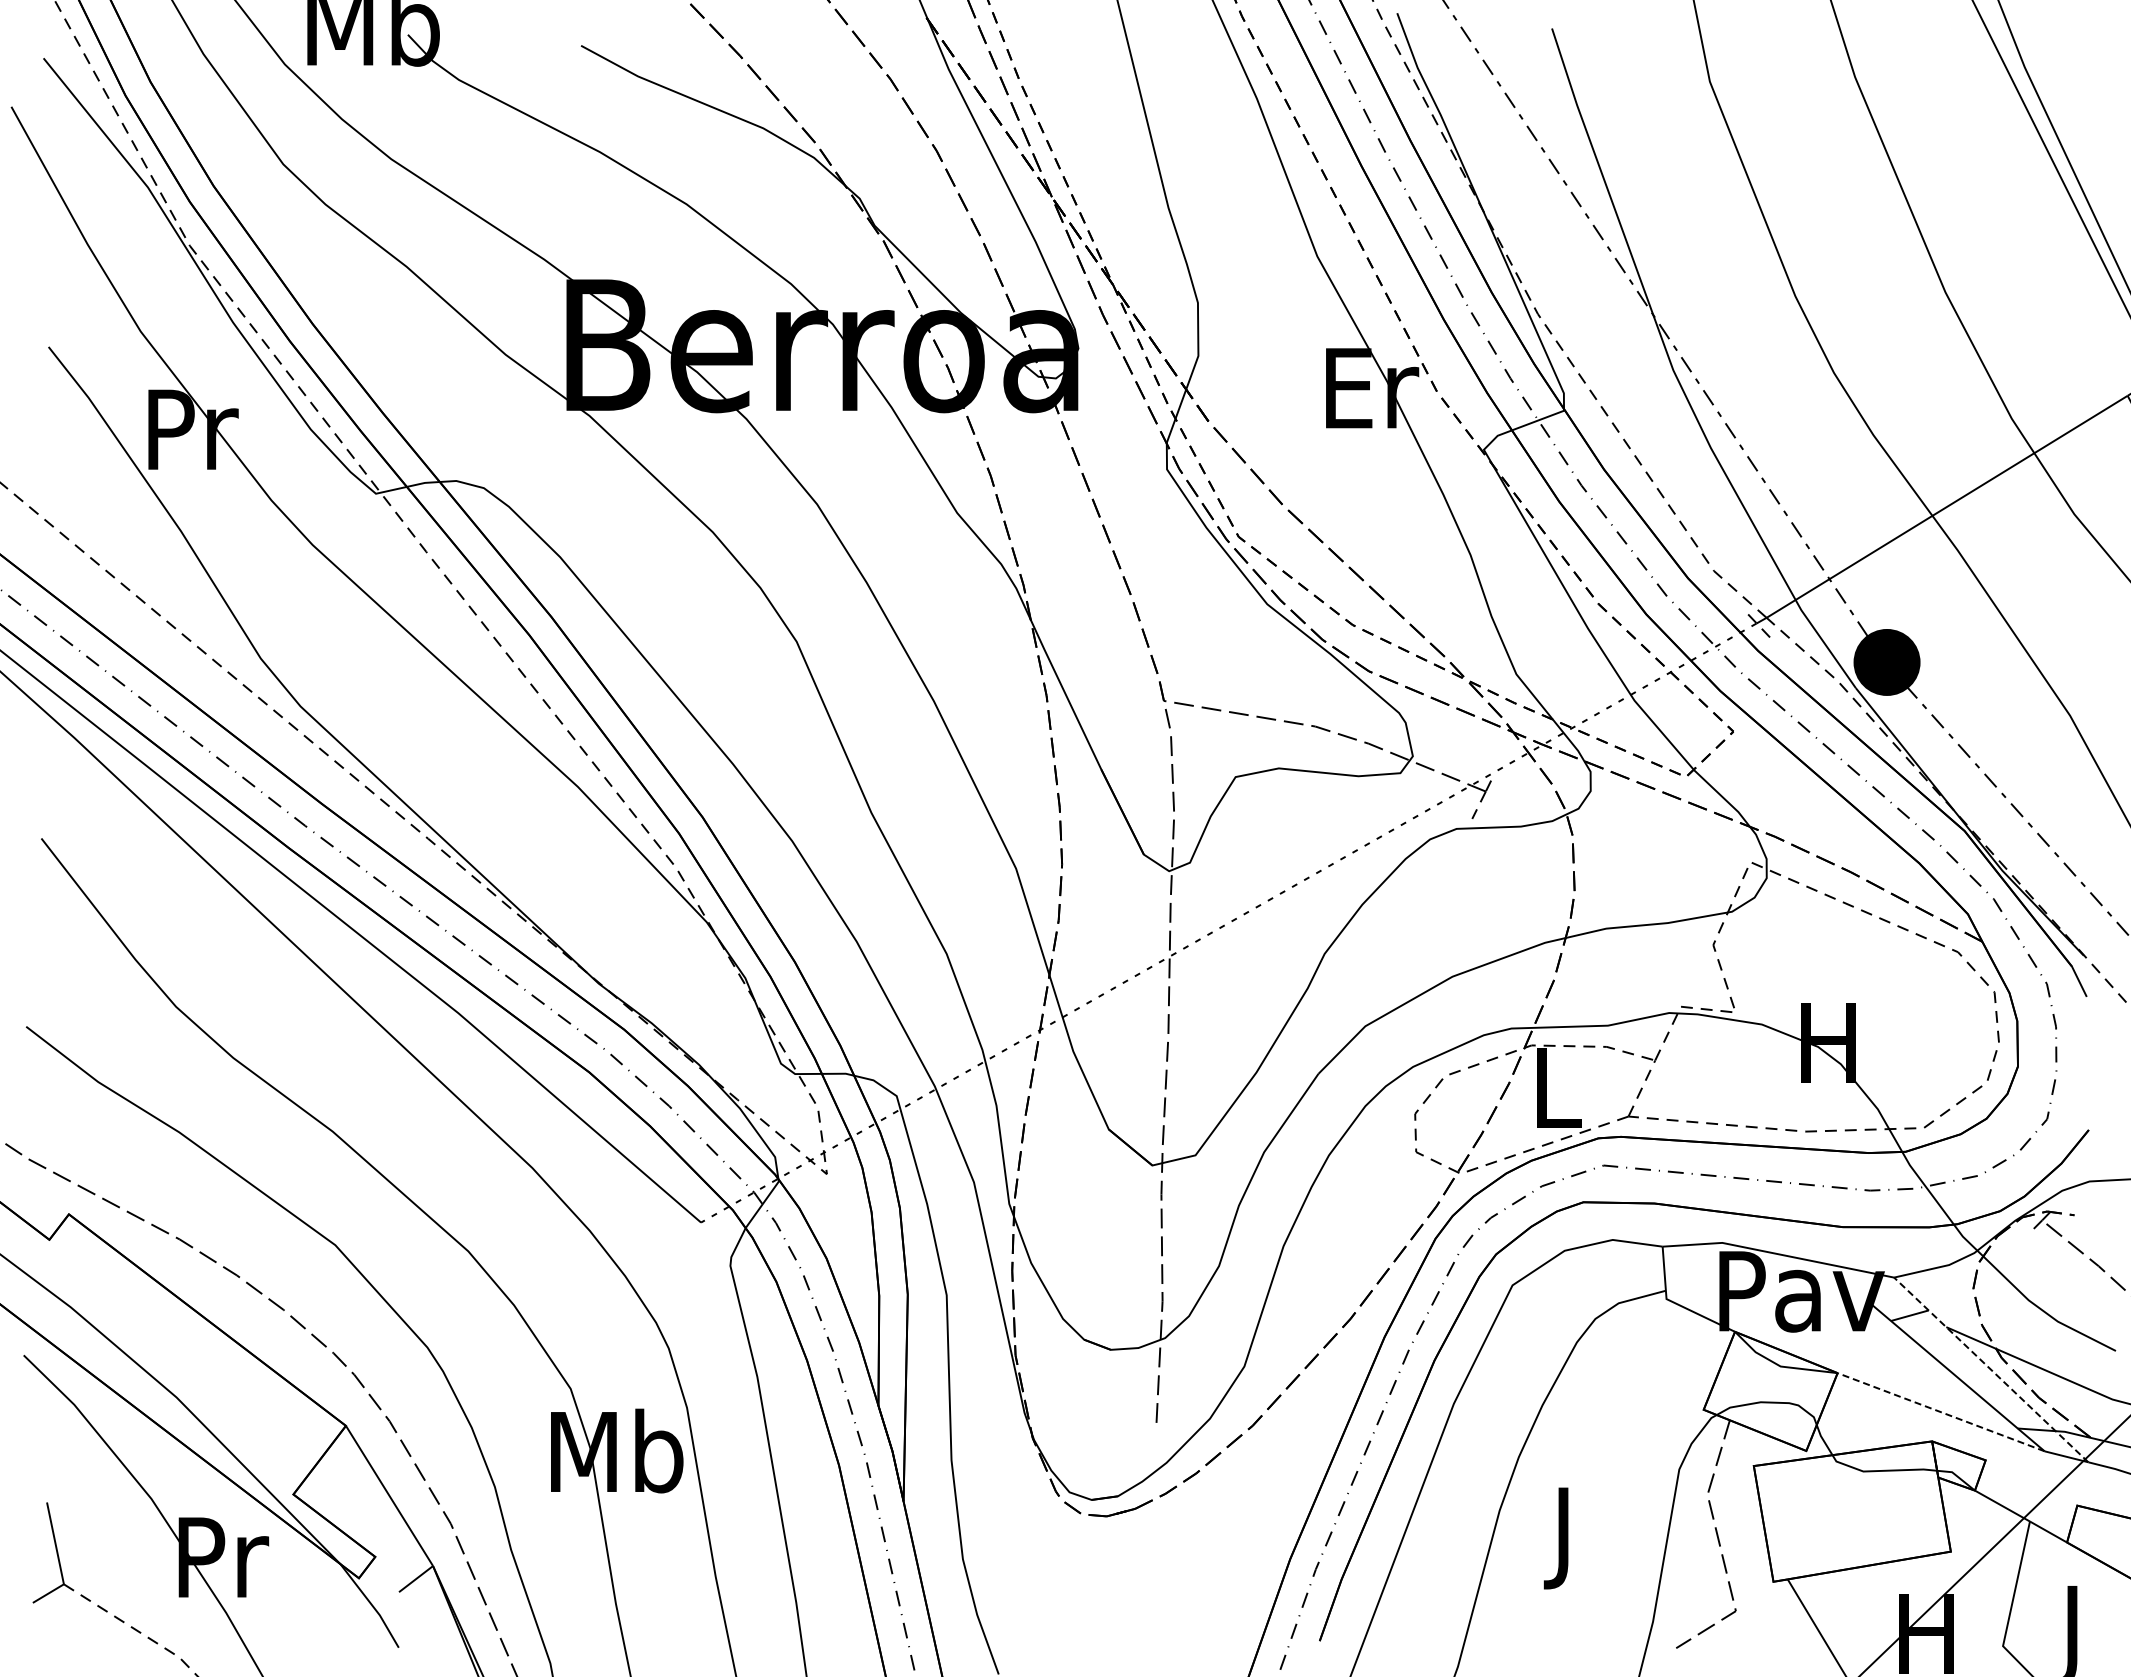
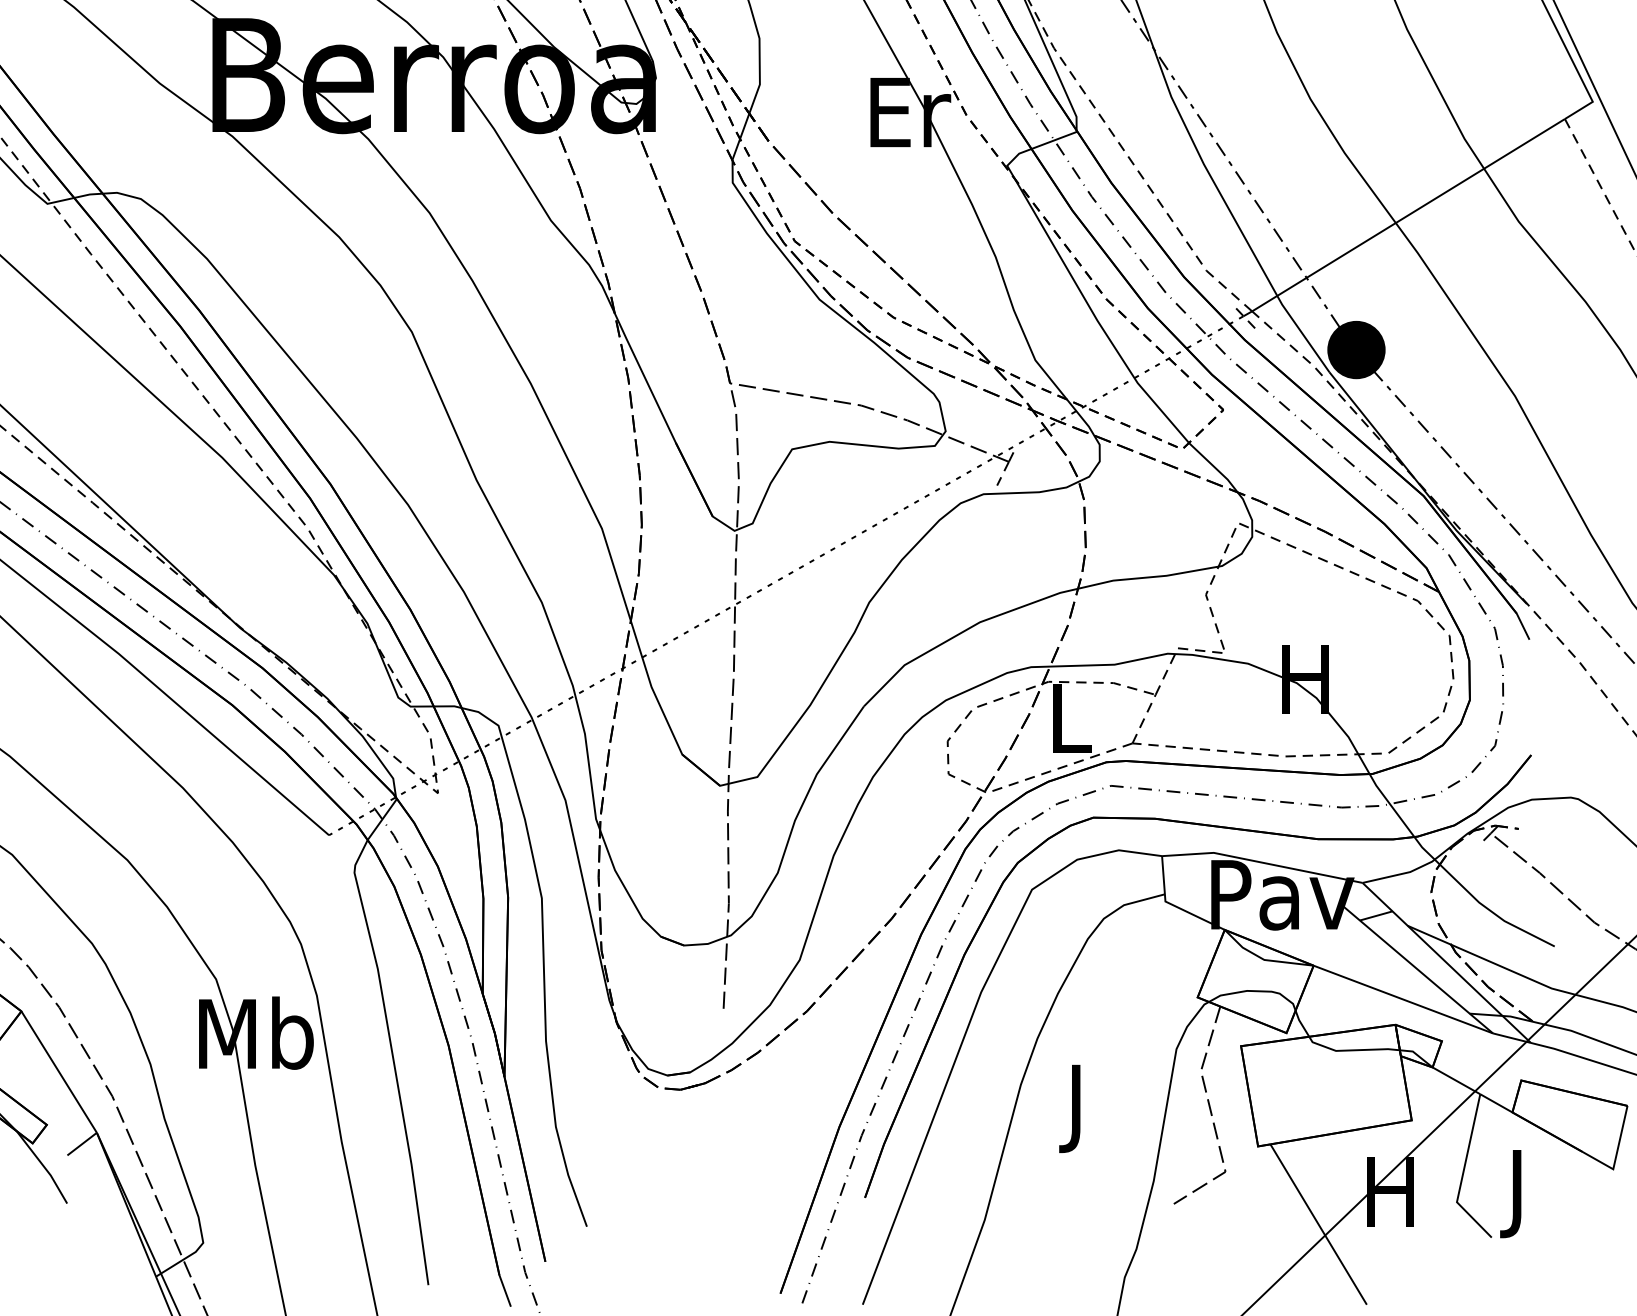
line: (1990, 1369) -> (1446, 962), dashed -> solid
line: (1941, 1412) -> (1403, 999), dashed -> solid

